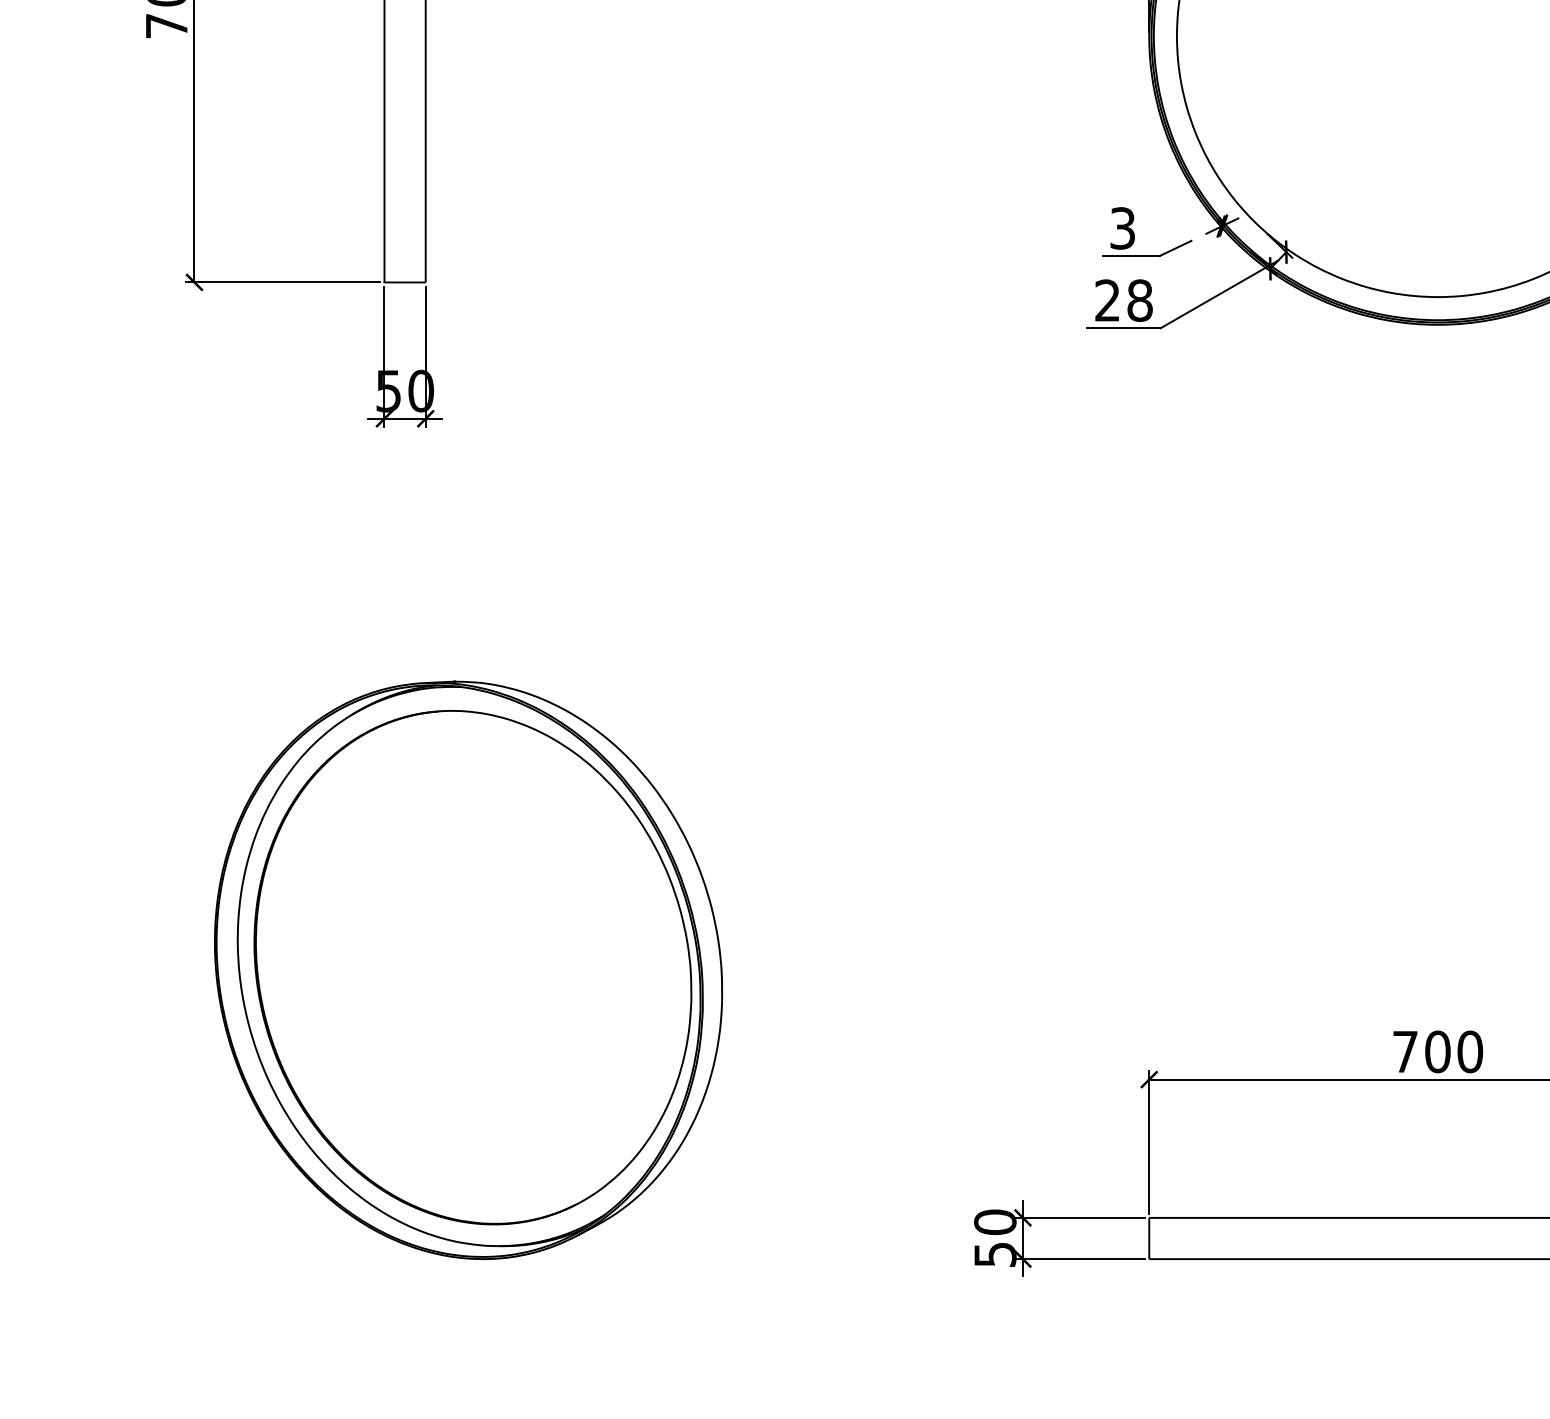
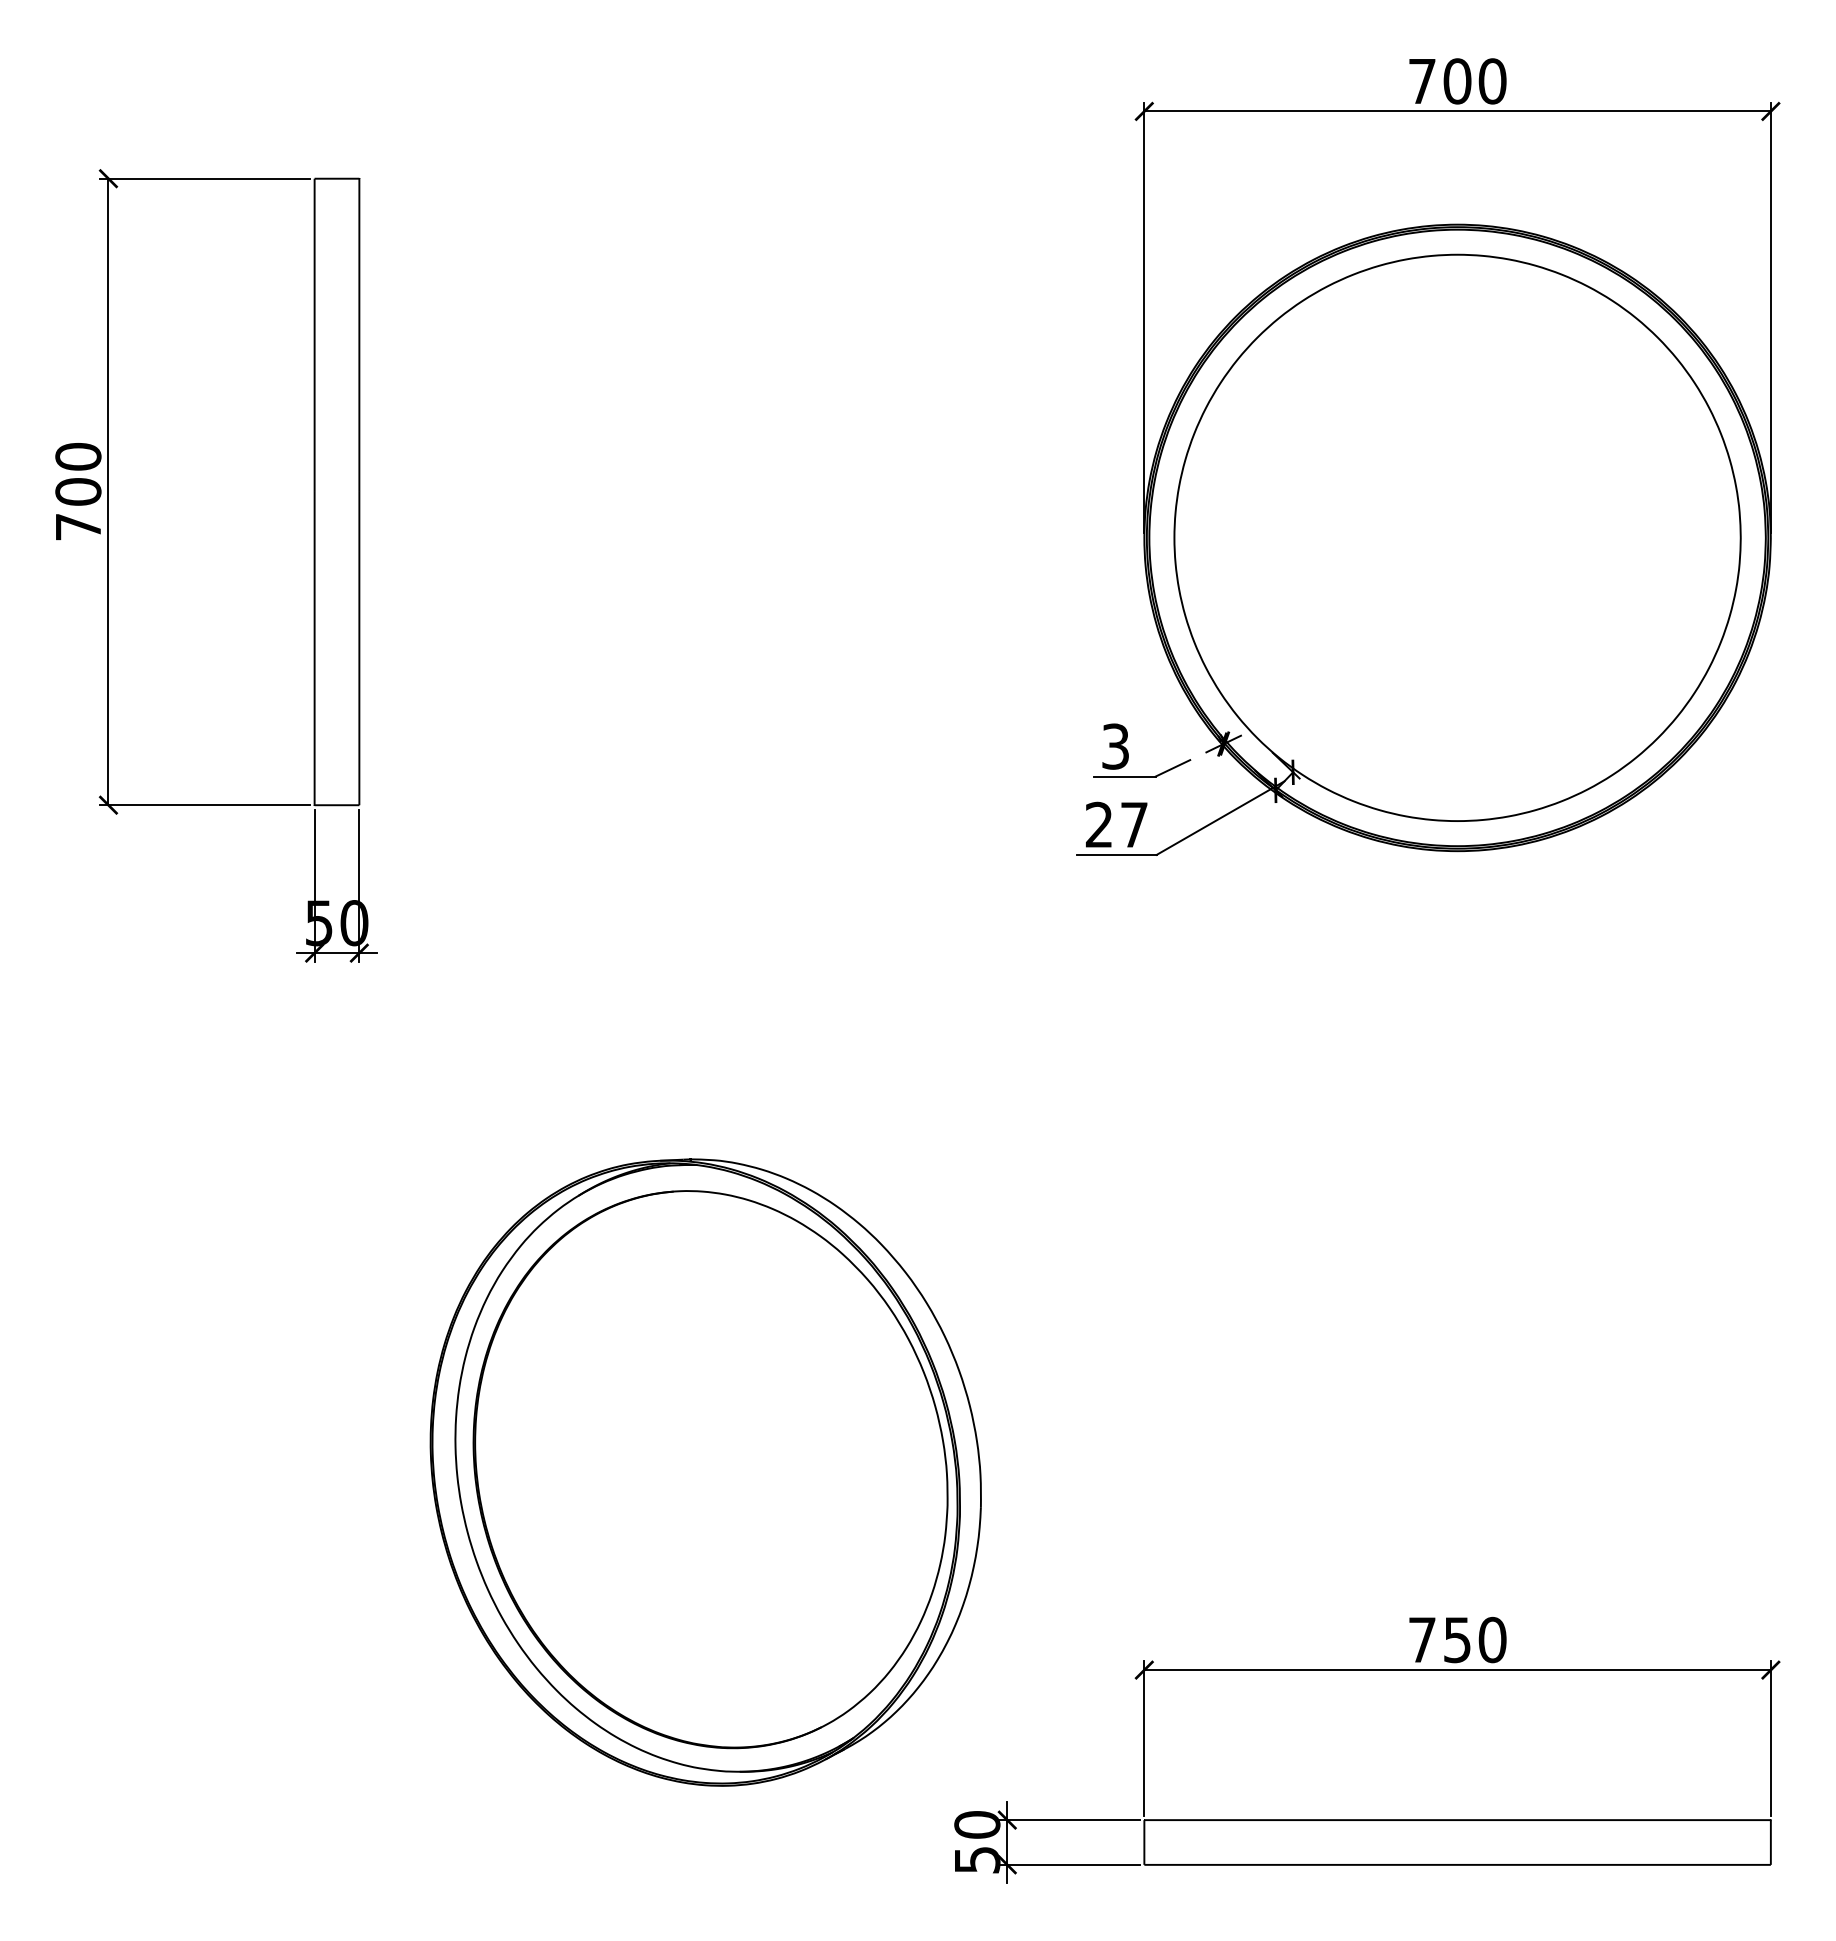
text: (1140, 300) -> (1134, 824), 28 -> 27
part: (468, 970) -> (705, 1472), moved
text: (1437, 1051) -> (1457, 1639), 700 -> 750

